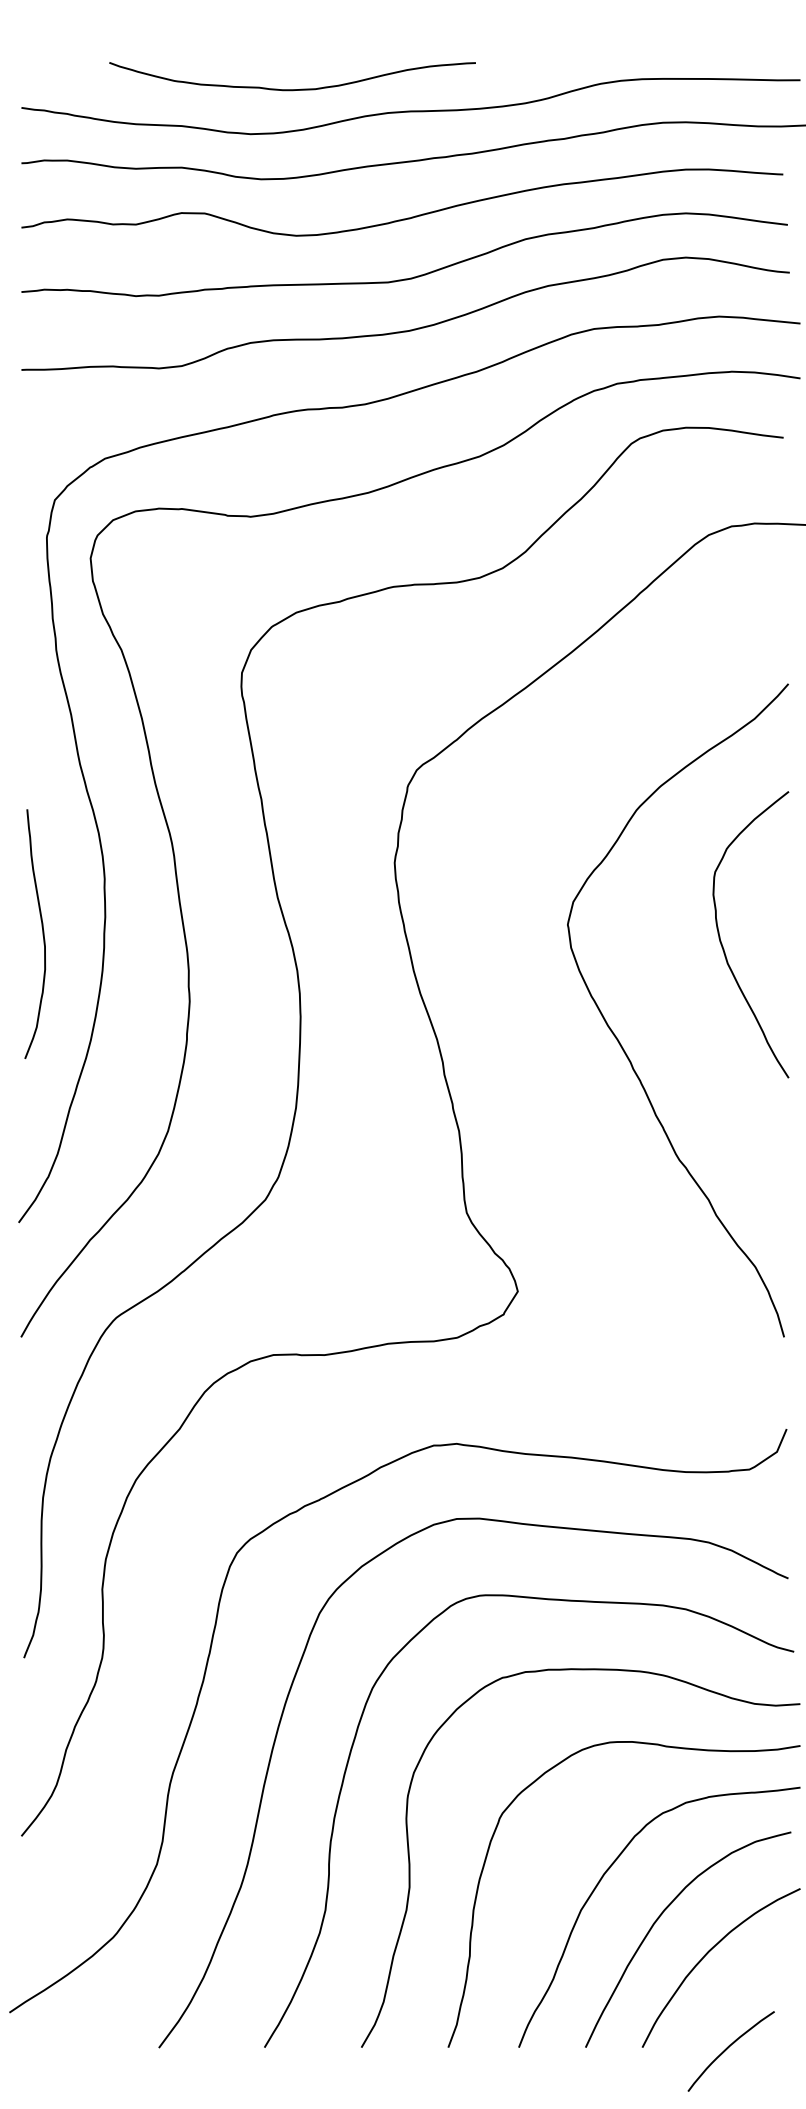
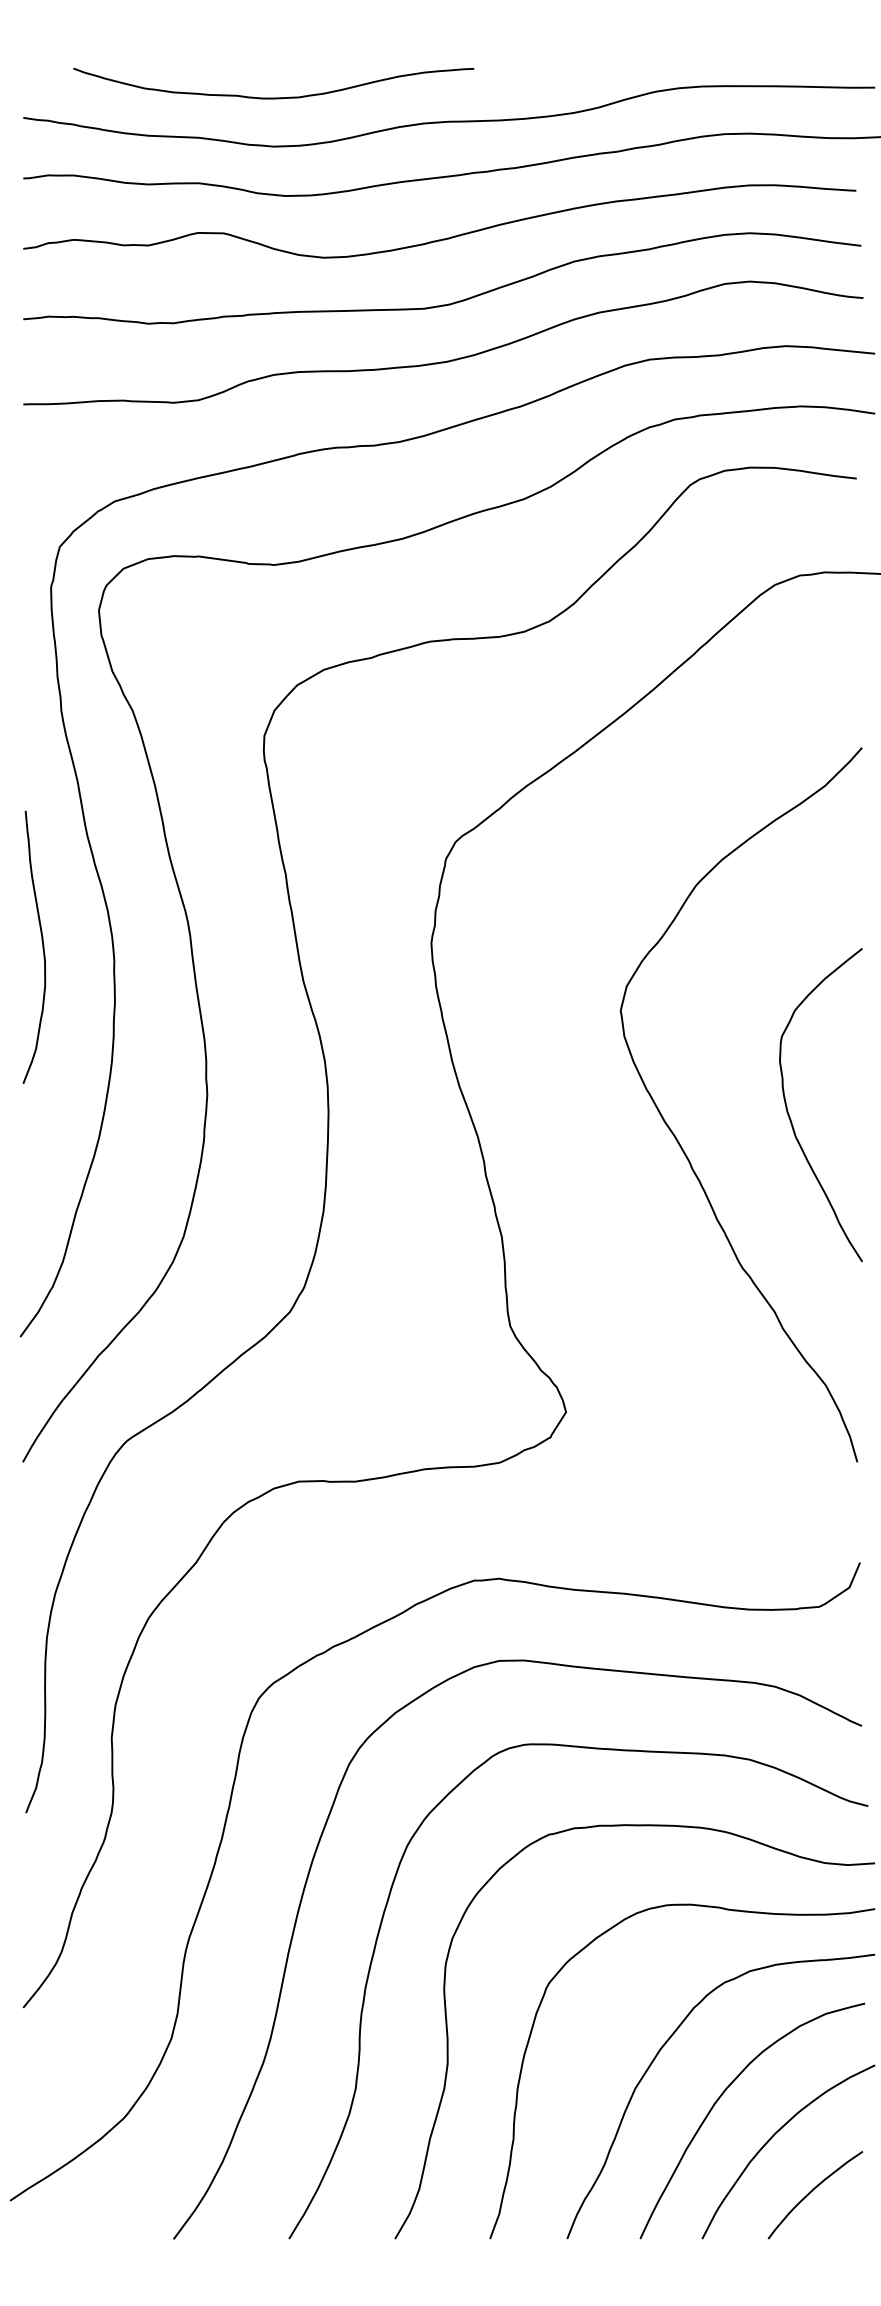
curve: (292, 89) -> (273, 97), moved
curve: (42, 934) -> (42, 947), moved
curve: (723, 945) -> (790, 1116), moved
curve: (728, 2048) -> (812, 2191), moved

